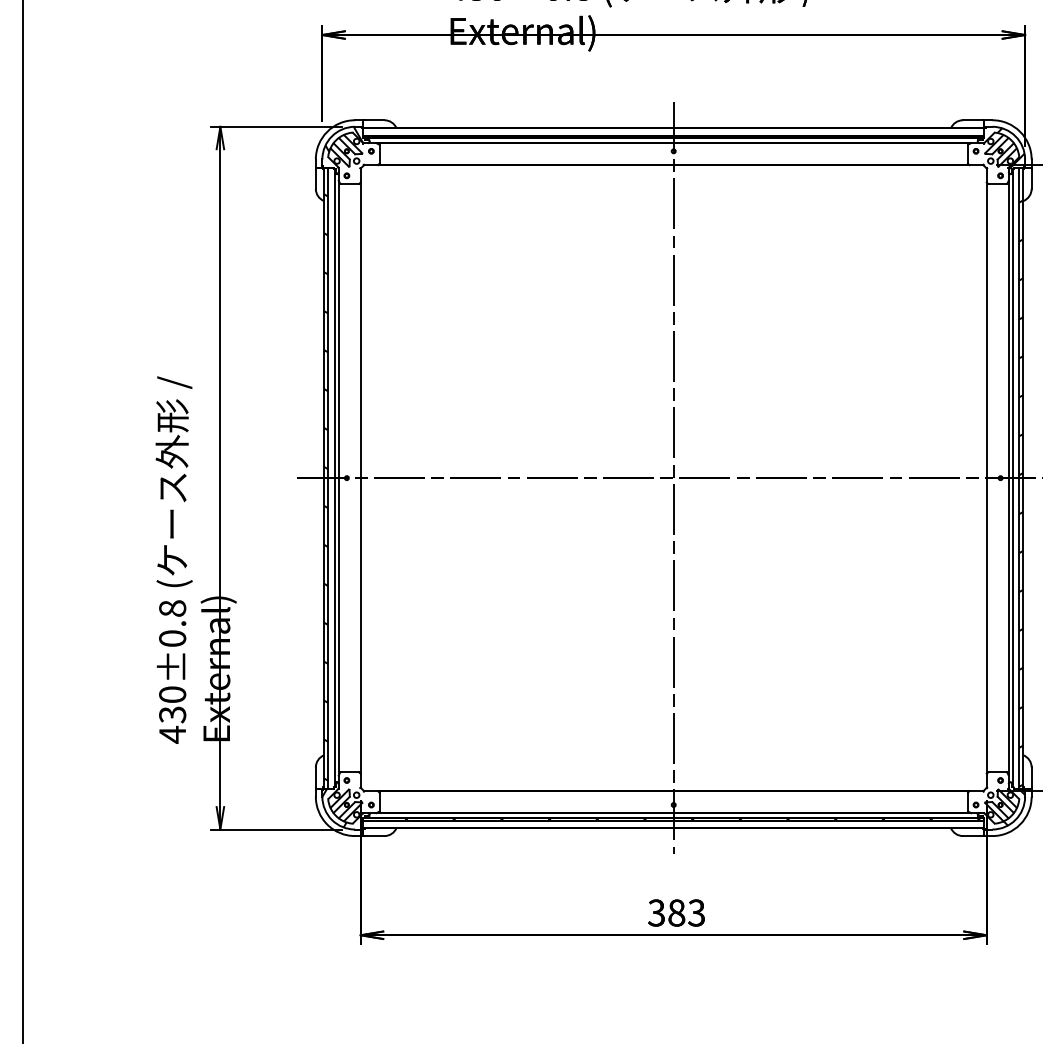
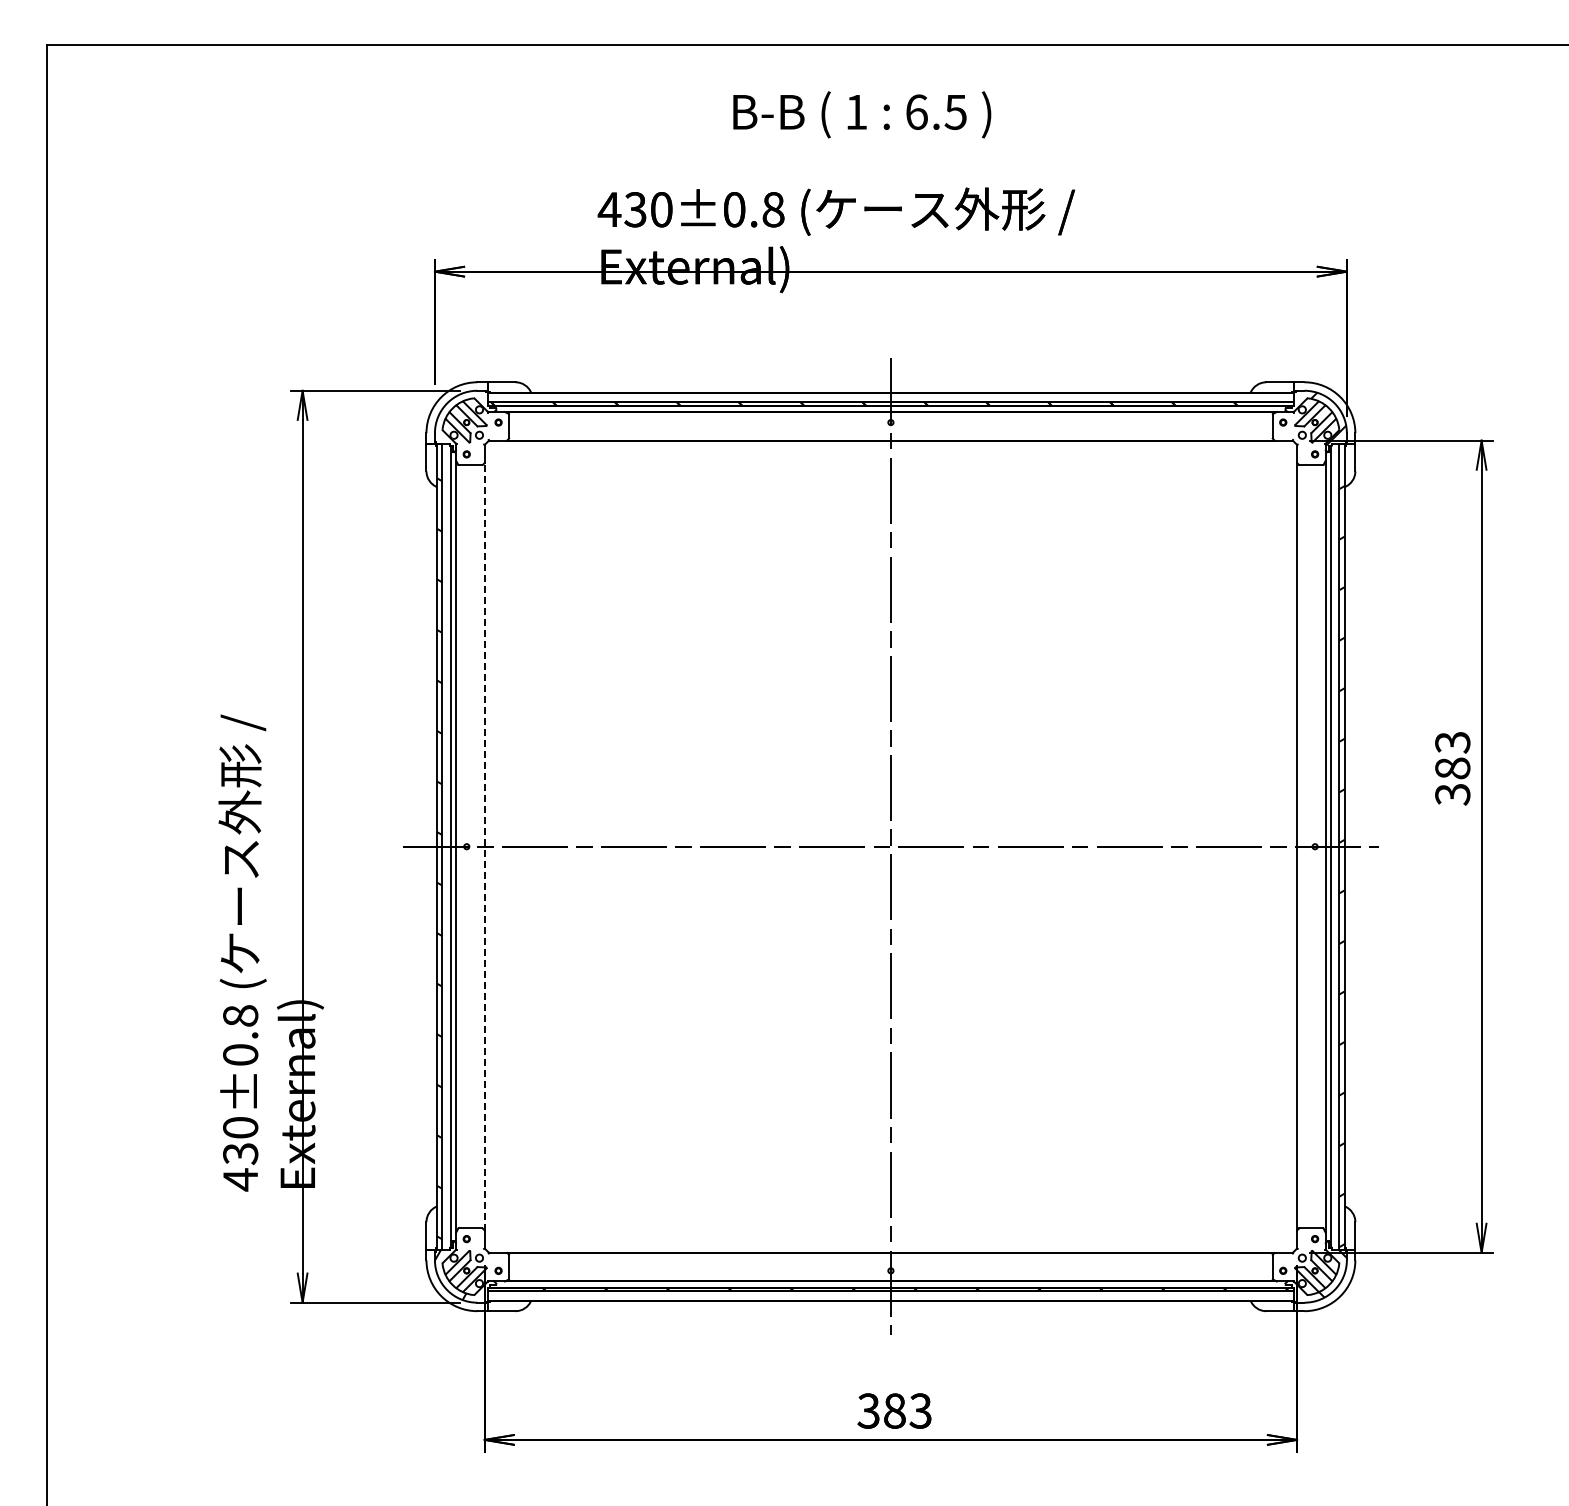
hatch: (344, 147) -> (463, 417), removed
line: (360, 477) -> (484, 846), solid -> dashed

